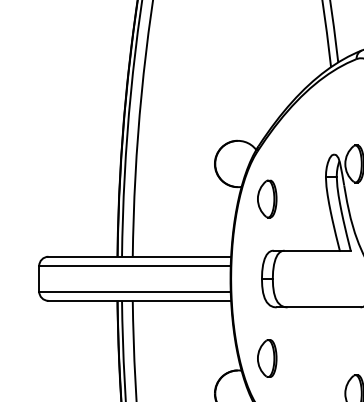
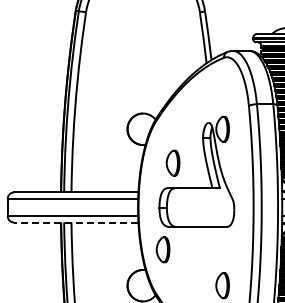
part: (266, 198) -> (172, 162), moved
line: (138, 300) -> (75, 222), solid -> dashed
part: (266, 358) -> (162, 249), moved

